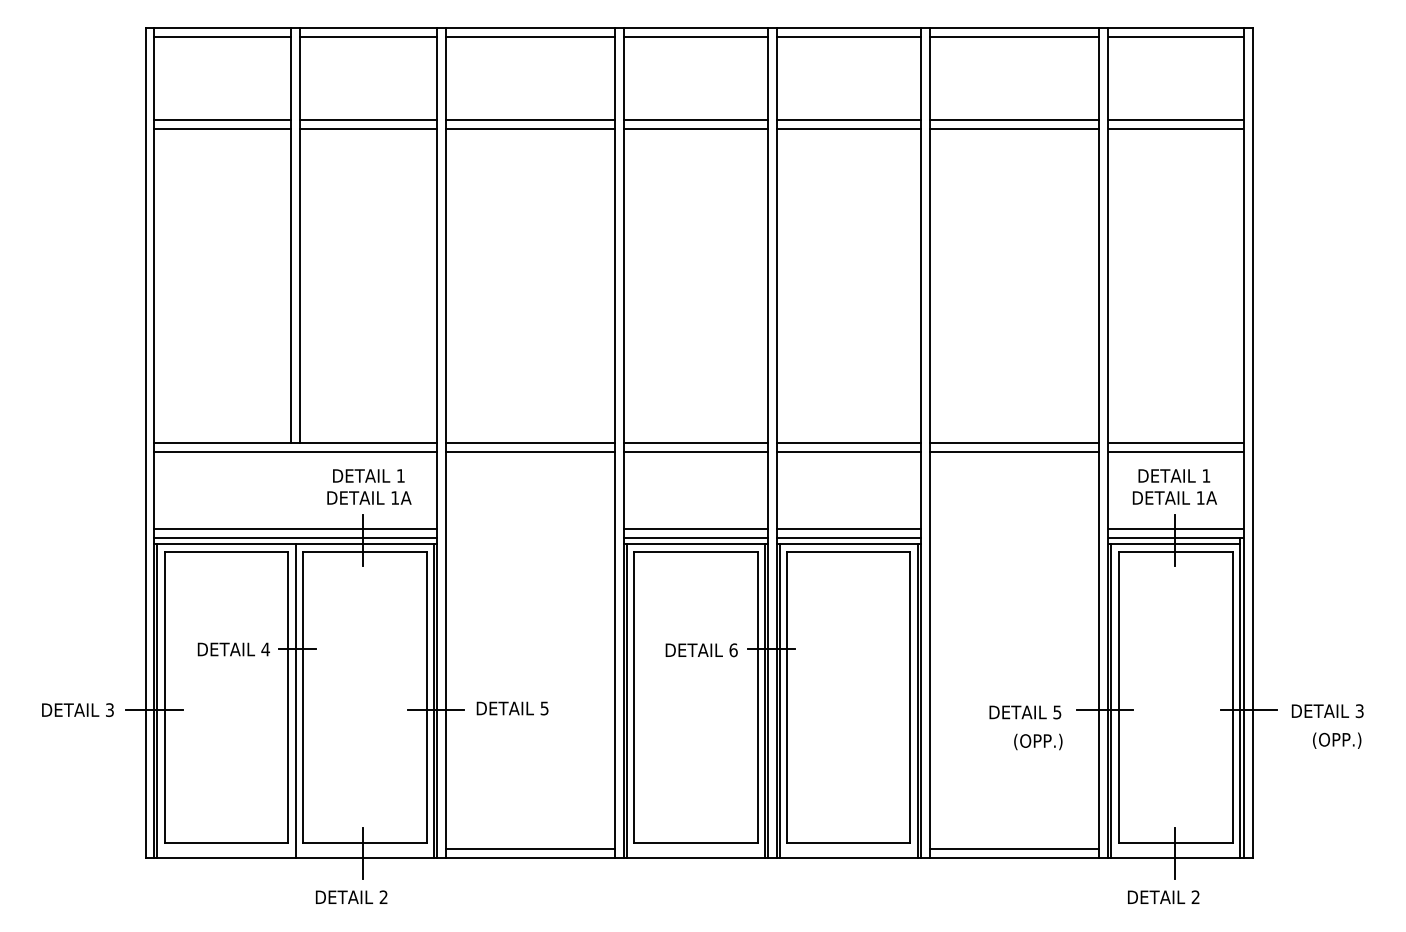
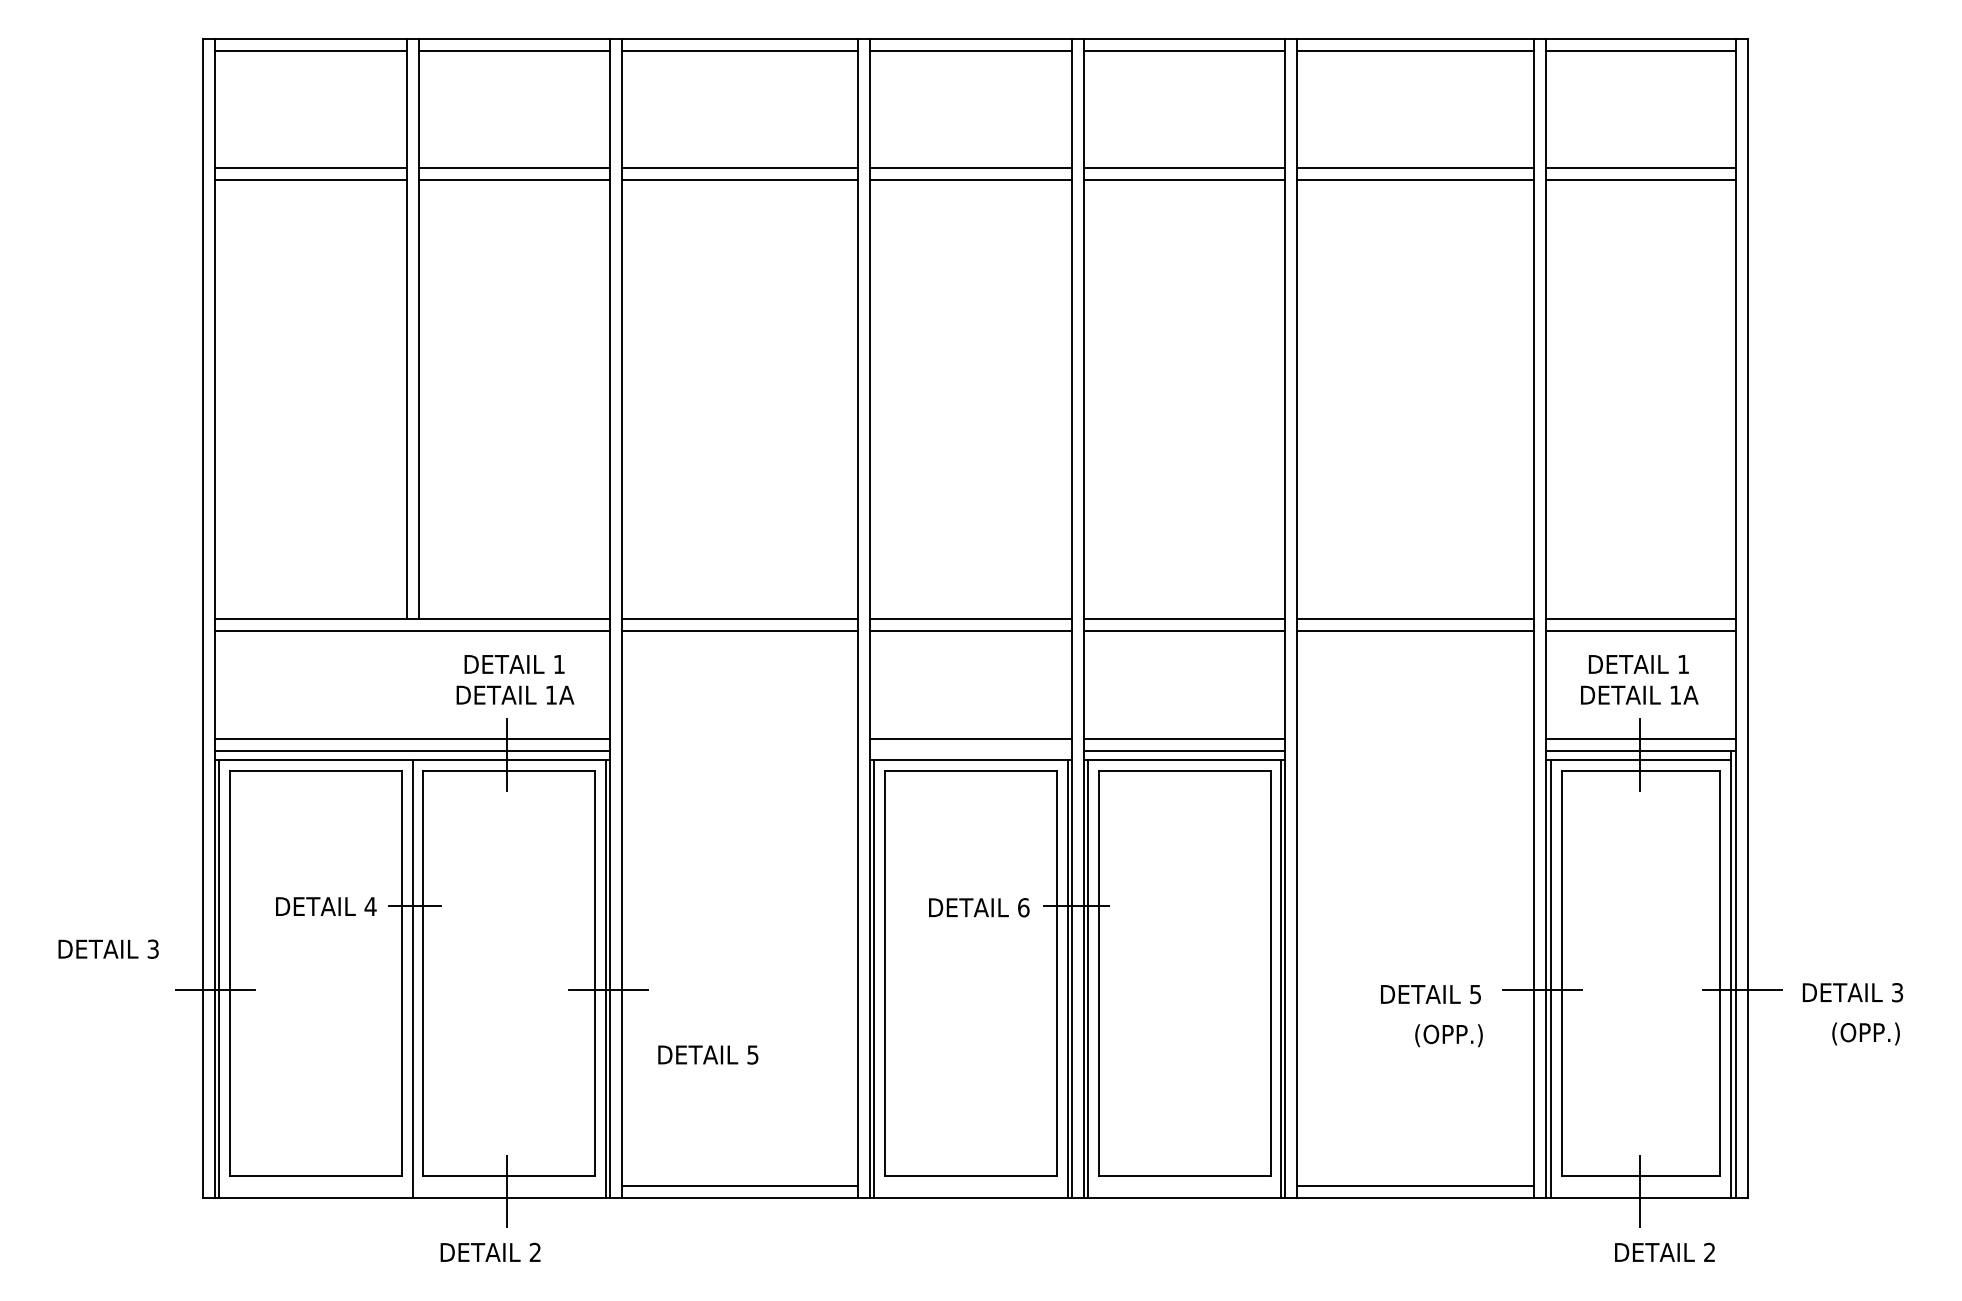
line: (695, 537) -> (970, 750), removed
text: (512, 708) -> (708, 1054), moved
text: (77, 709) -> (108, 948), moved
text: (1163, 896) -> (1664, 1251), moved

